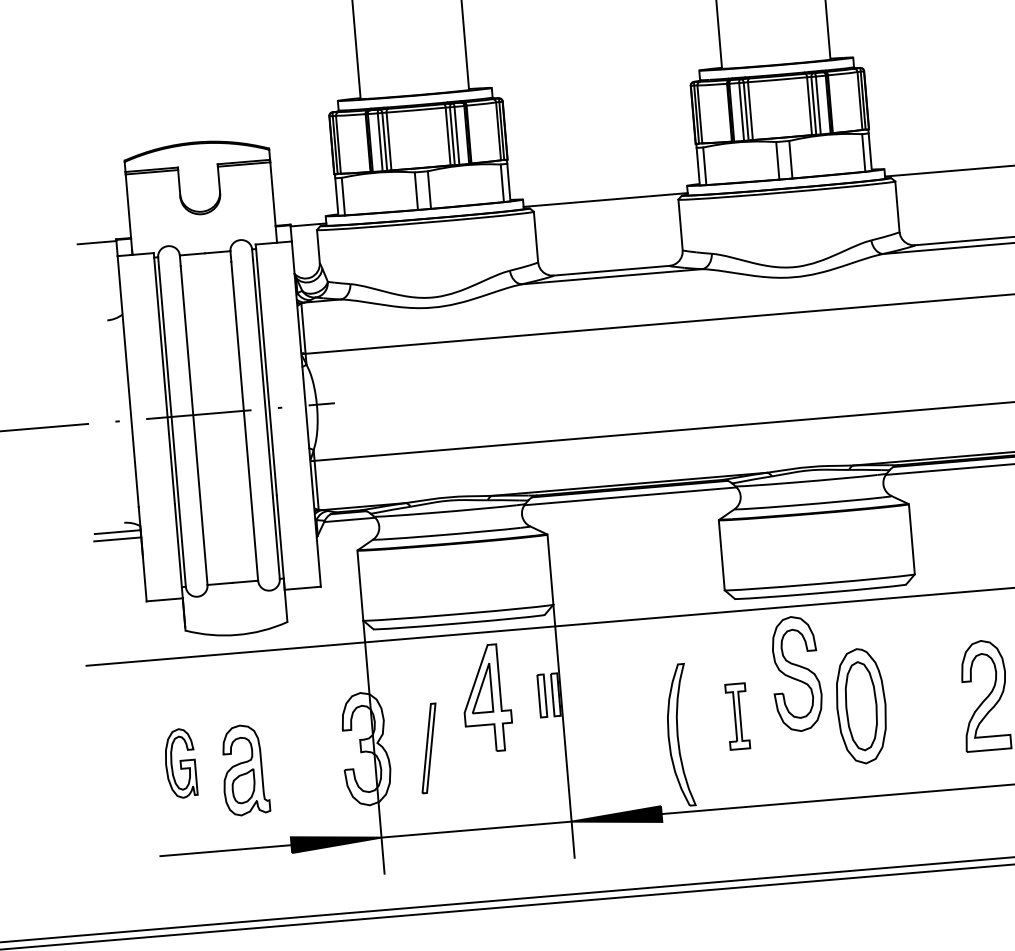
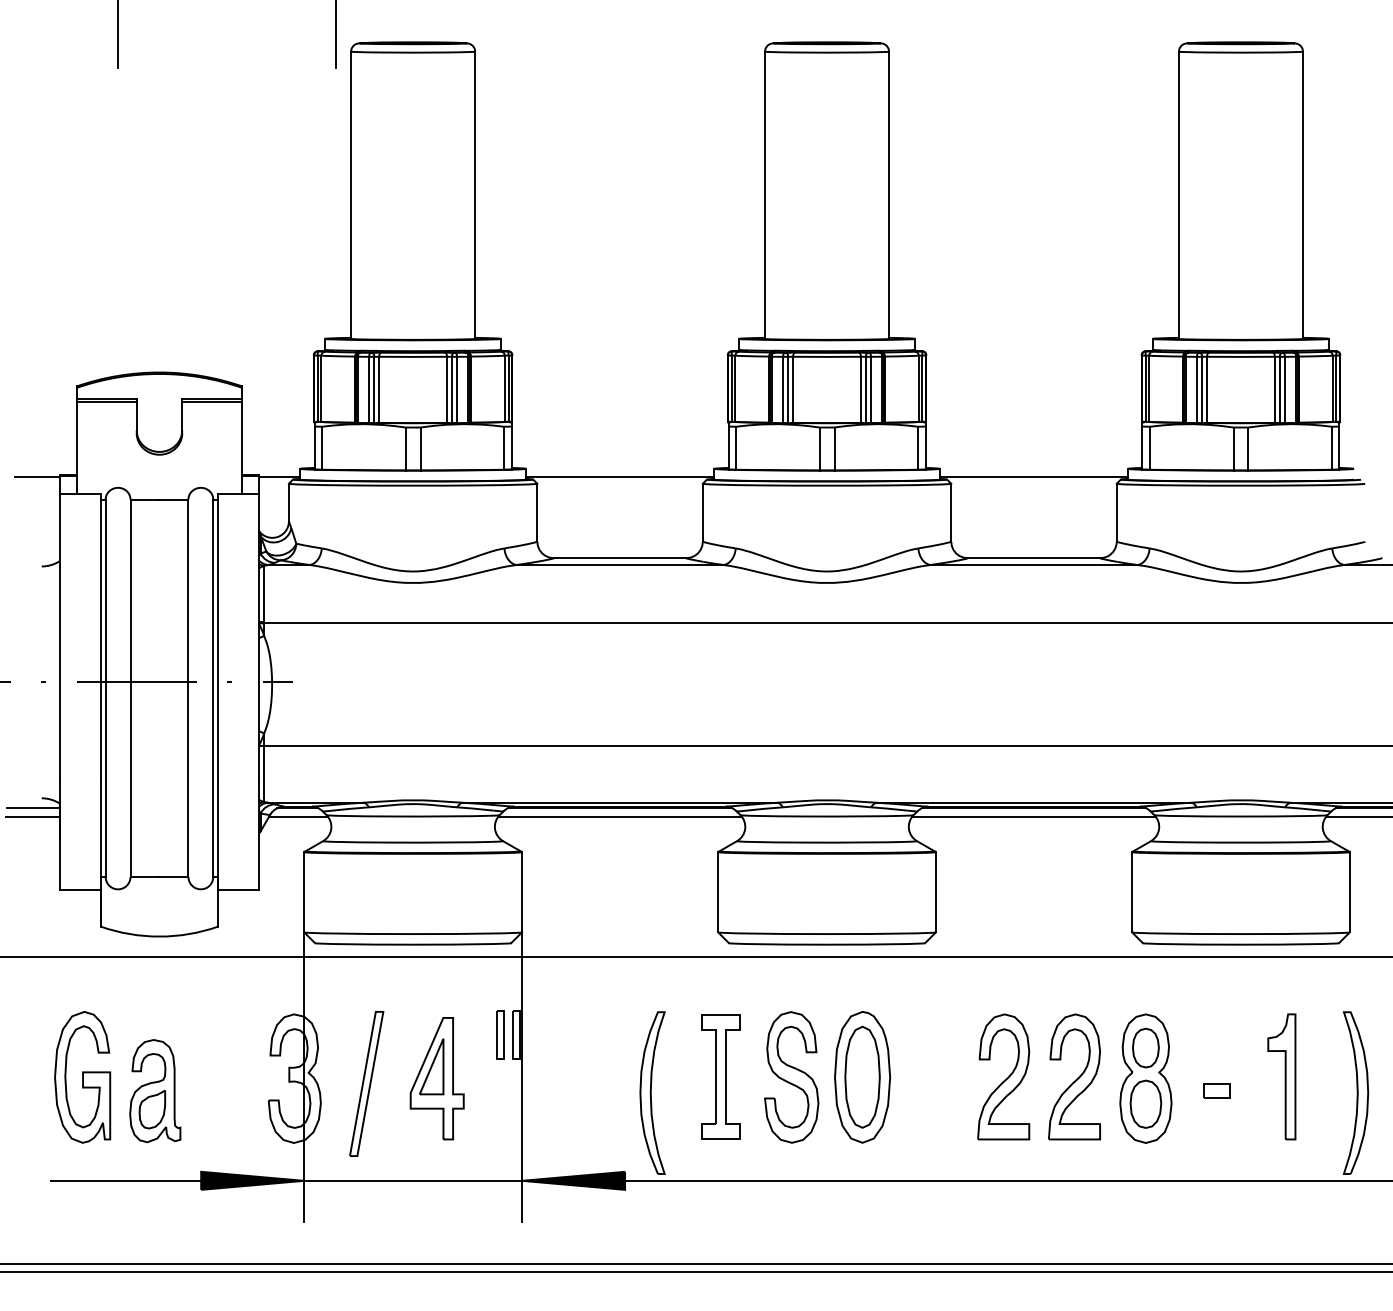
part: (796, 674) -> (791, 1077), moved
part: (486, 698) -> (436, 1078), moved
part: (737, 715) -> (720, 1076), size x1.67
part: (428, 748) -> (366, 1083), size x1.43
part: (180, 763) -> (82, 1077), size x1.67

